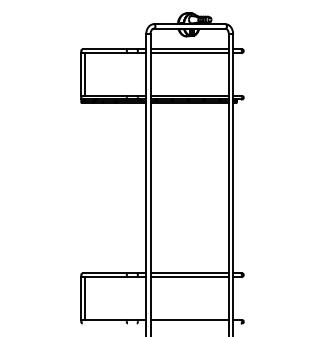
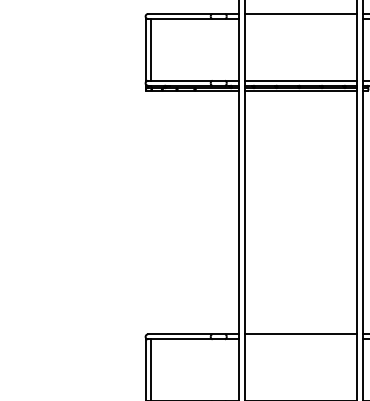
line: (189, 52) -> (300, 18), removed
line: (189, 276) -> (300, 338), removed

